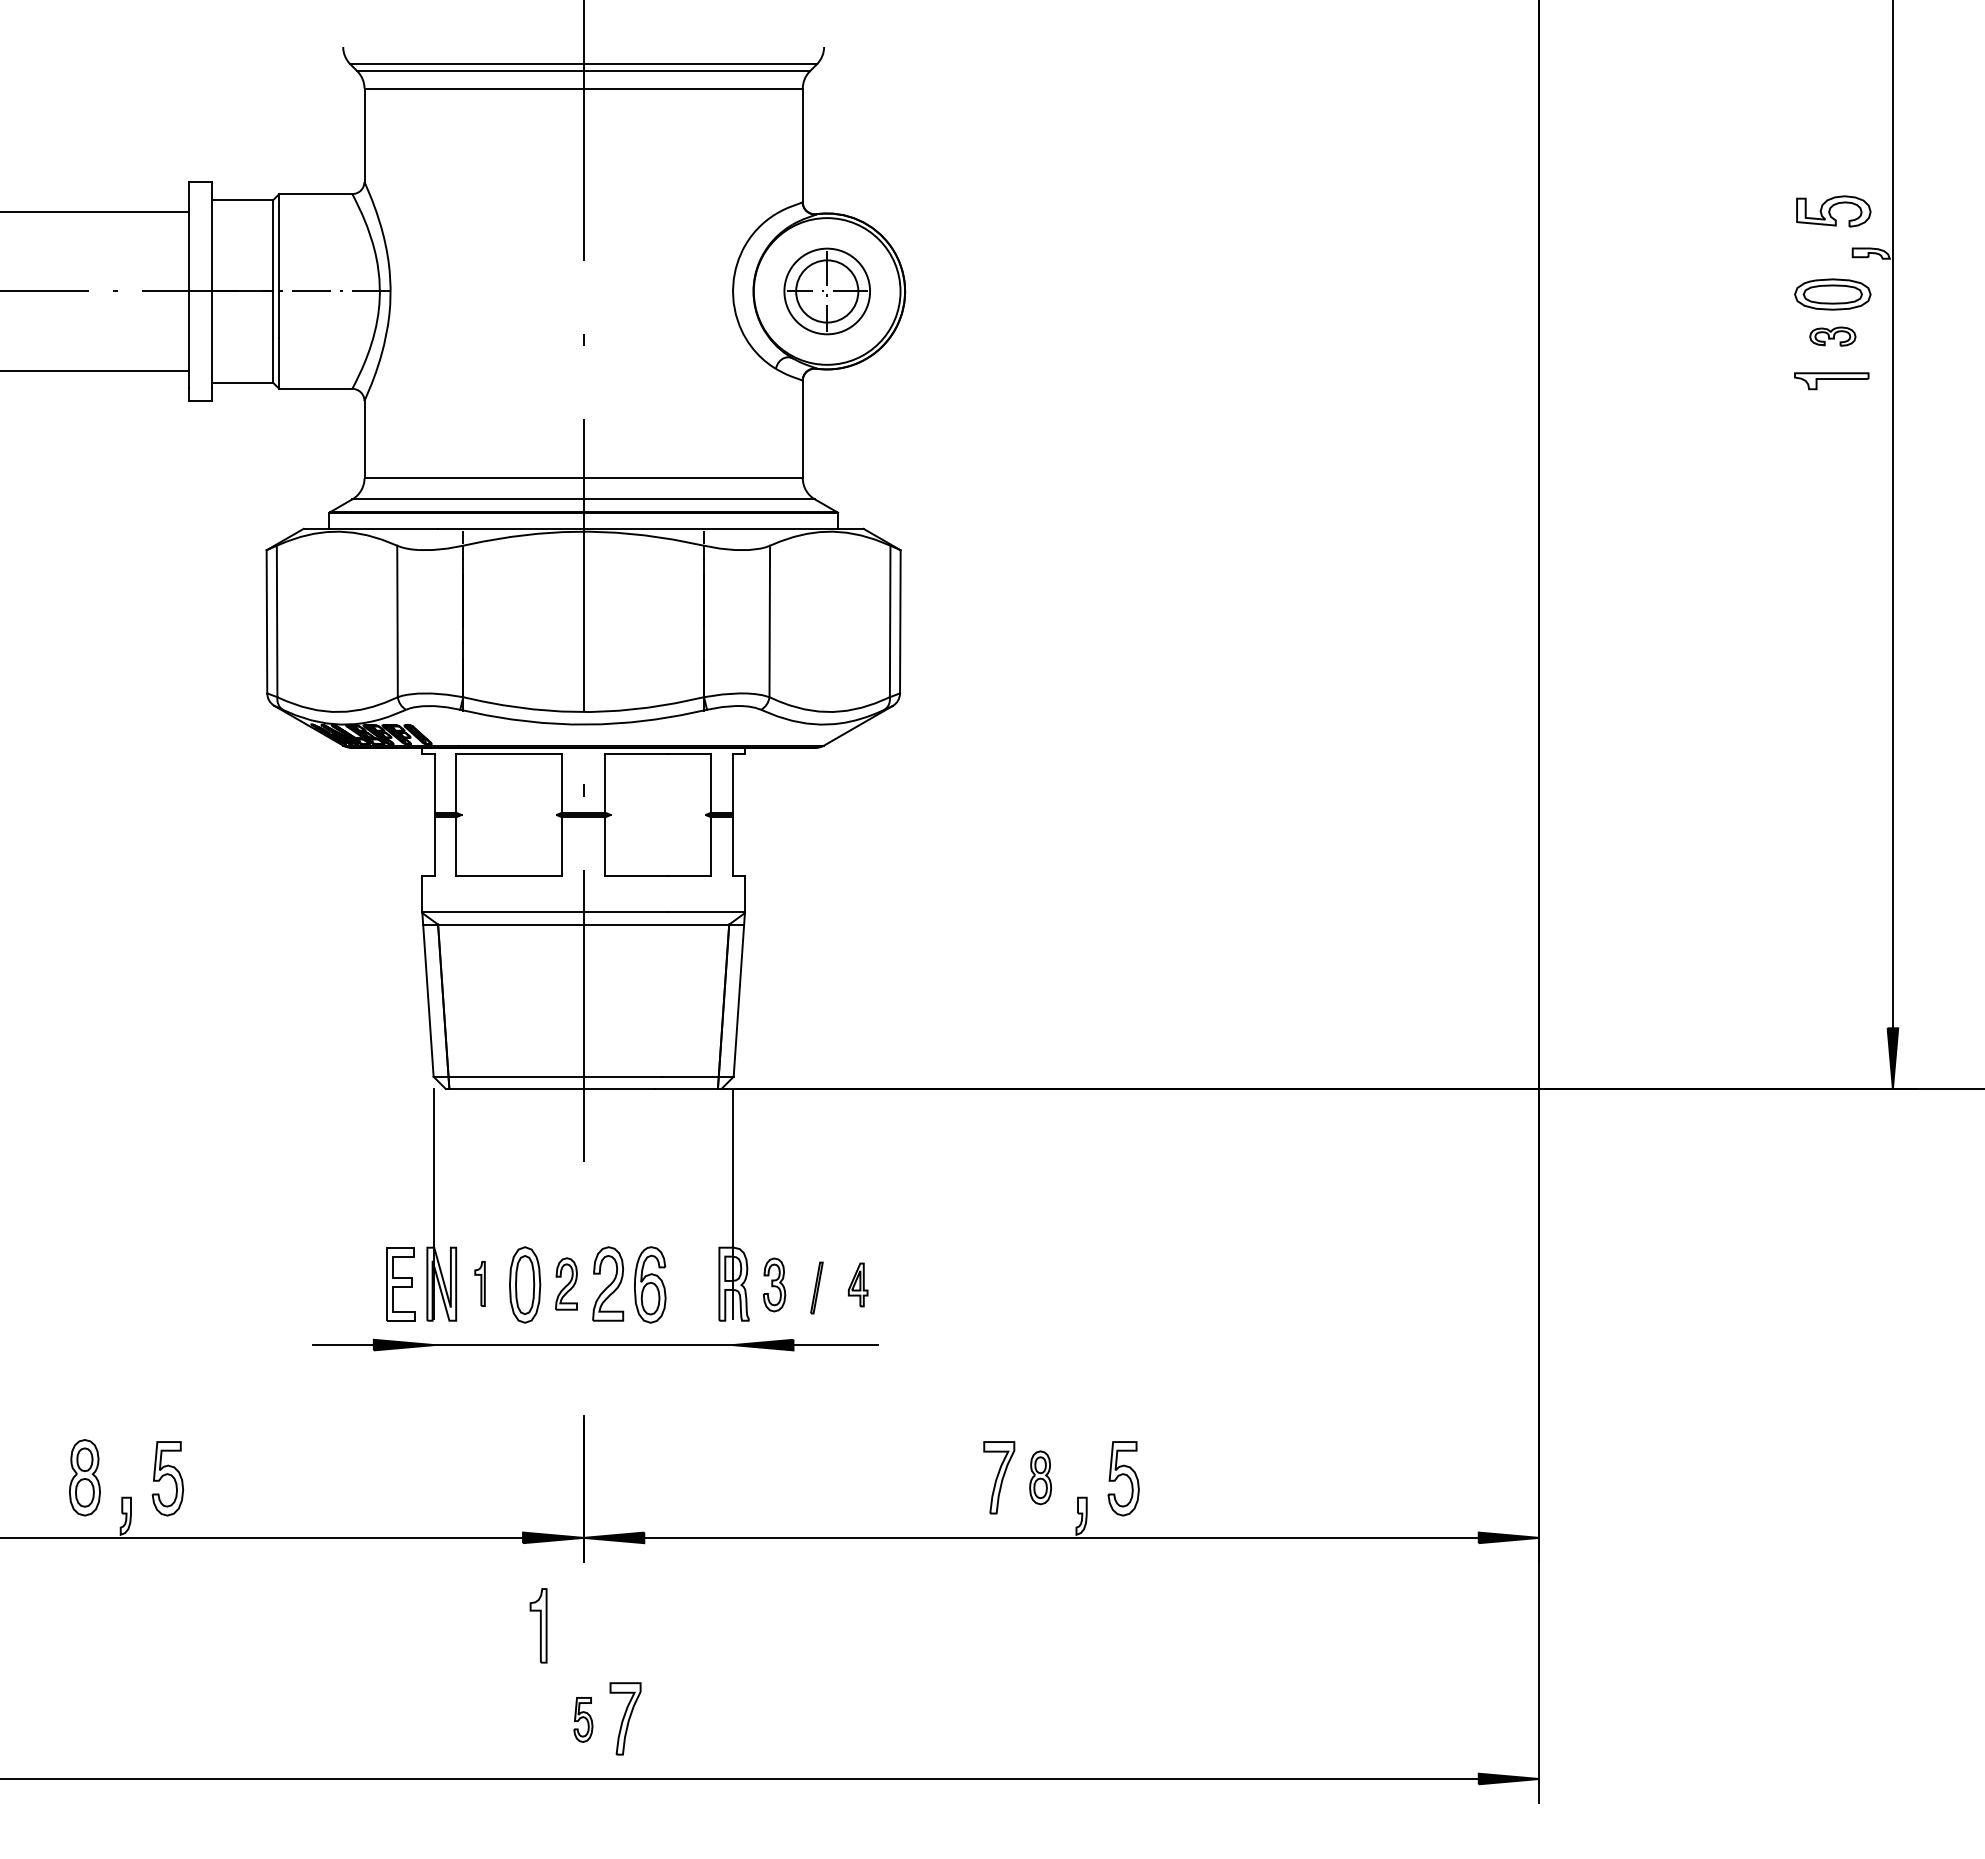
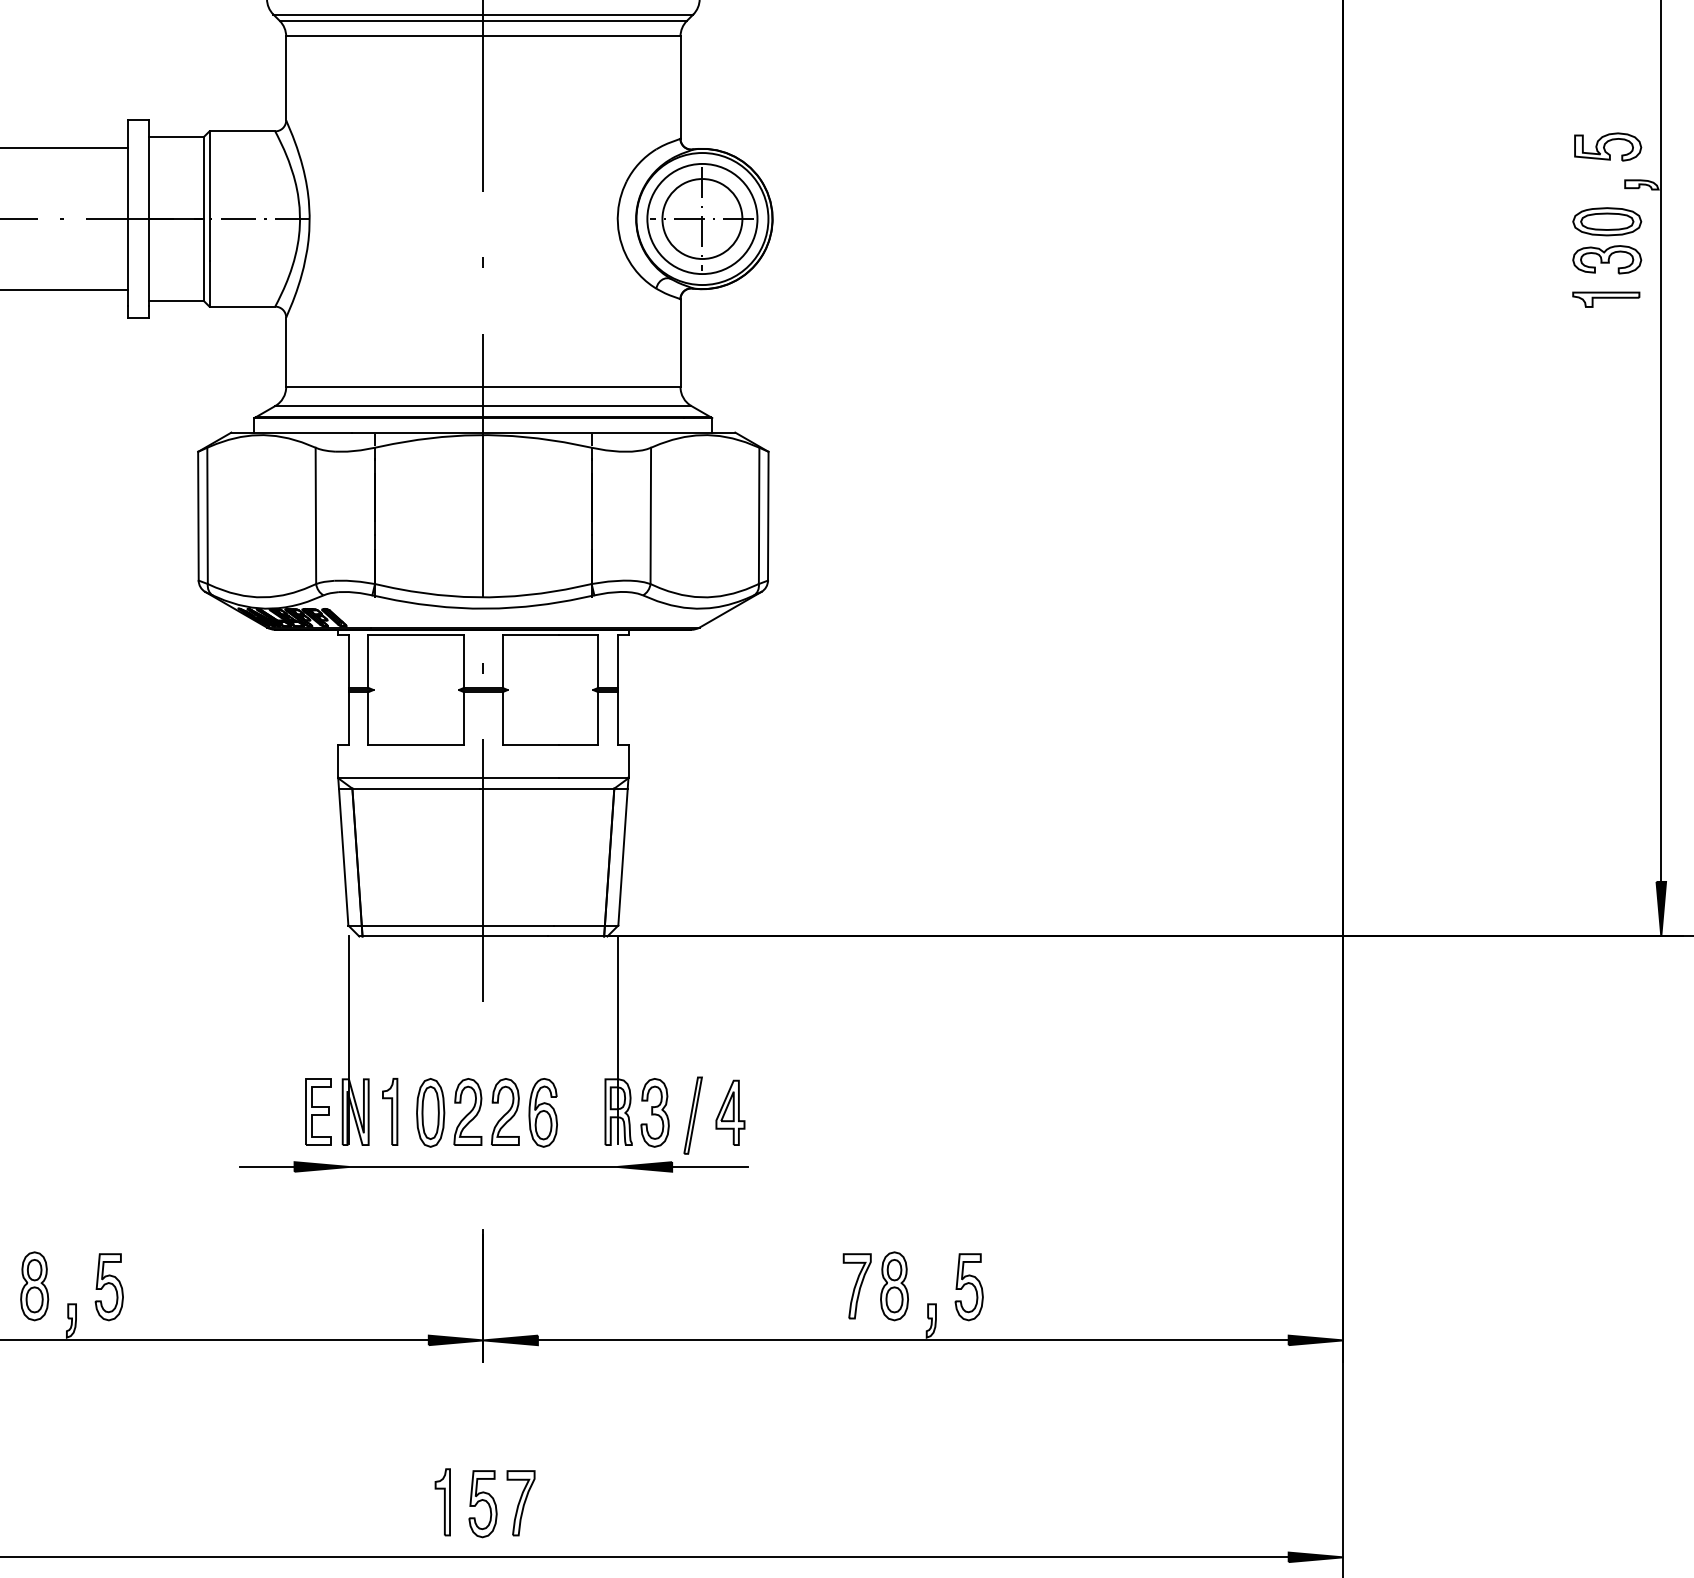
part: (827, 291) -> (702, 219), size x1.43
part: (1832, 336) -> (1606, 259), size x1.67
part: (479, 1283) -> (389, 1111), size x1.67
part: (566, 1283) -> (467, 1111), size x1.43
part: (774, 1284) -> (655, 1112), size x1.43
part: (857, 1284) -> (729, 1112), size x1.67
part: (816, 1287) -> (692, 1115), size x1.67
part: (1040, 1477) -> (894, 1286), size x1.43
part: (538, 1625) -> (442, 1502), moved
part: (583, 1719) -> (483, 1503), size x1.67

